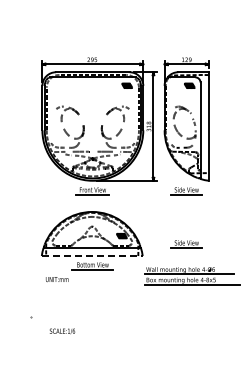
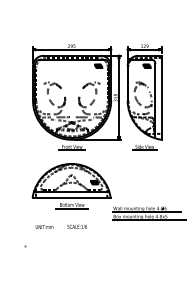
part: (186, 244) -> (144, 189), removed
line: (92, 256) -> (71, 198), dashed -> solid
text: (57, 279) -> (44, 227), moved
text: (62, 331) -> (77, 227), moved

